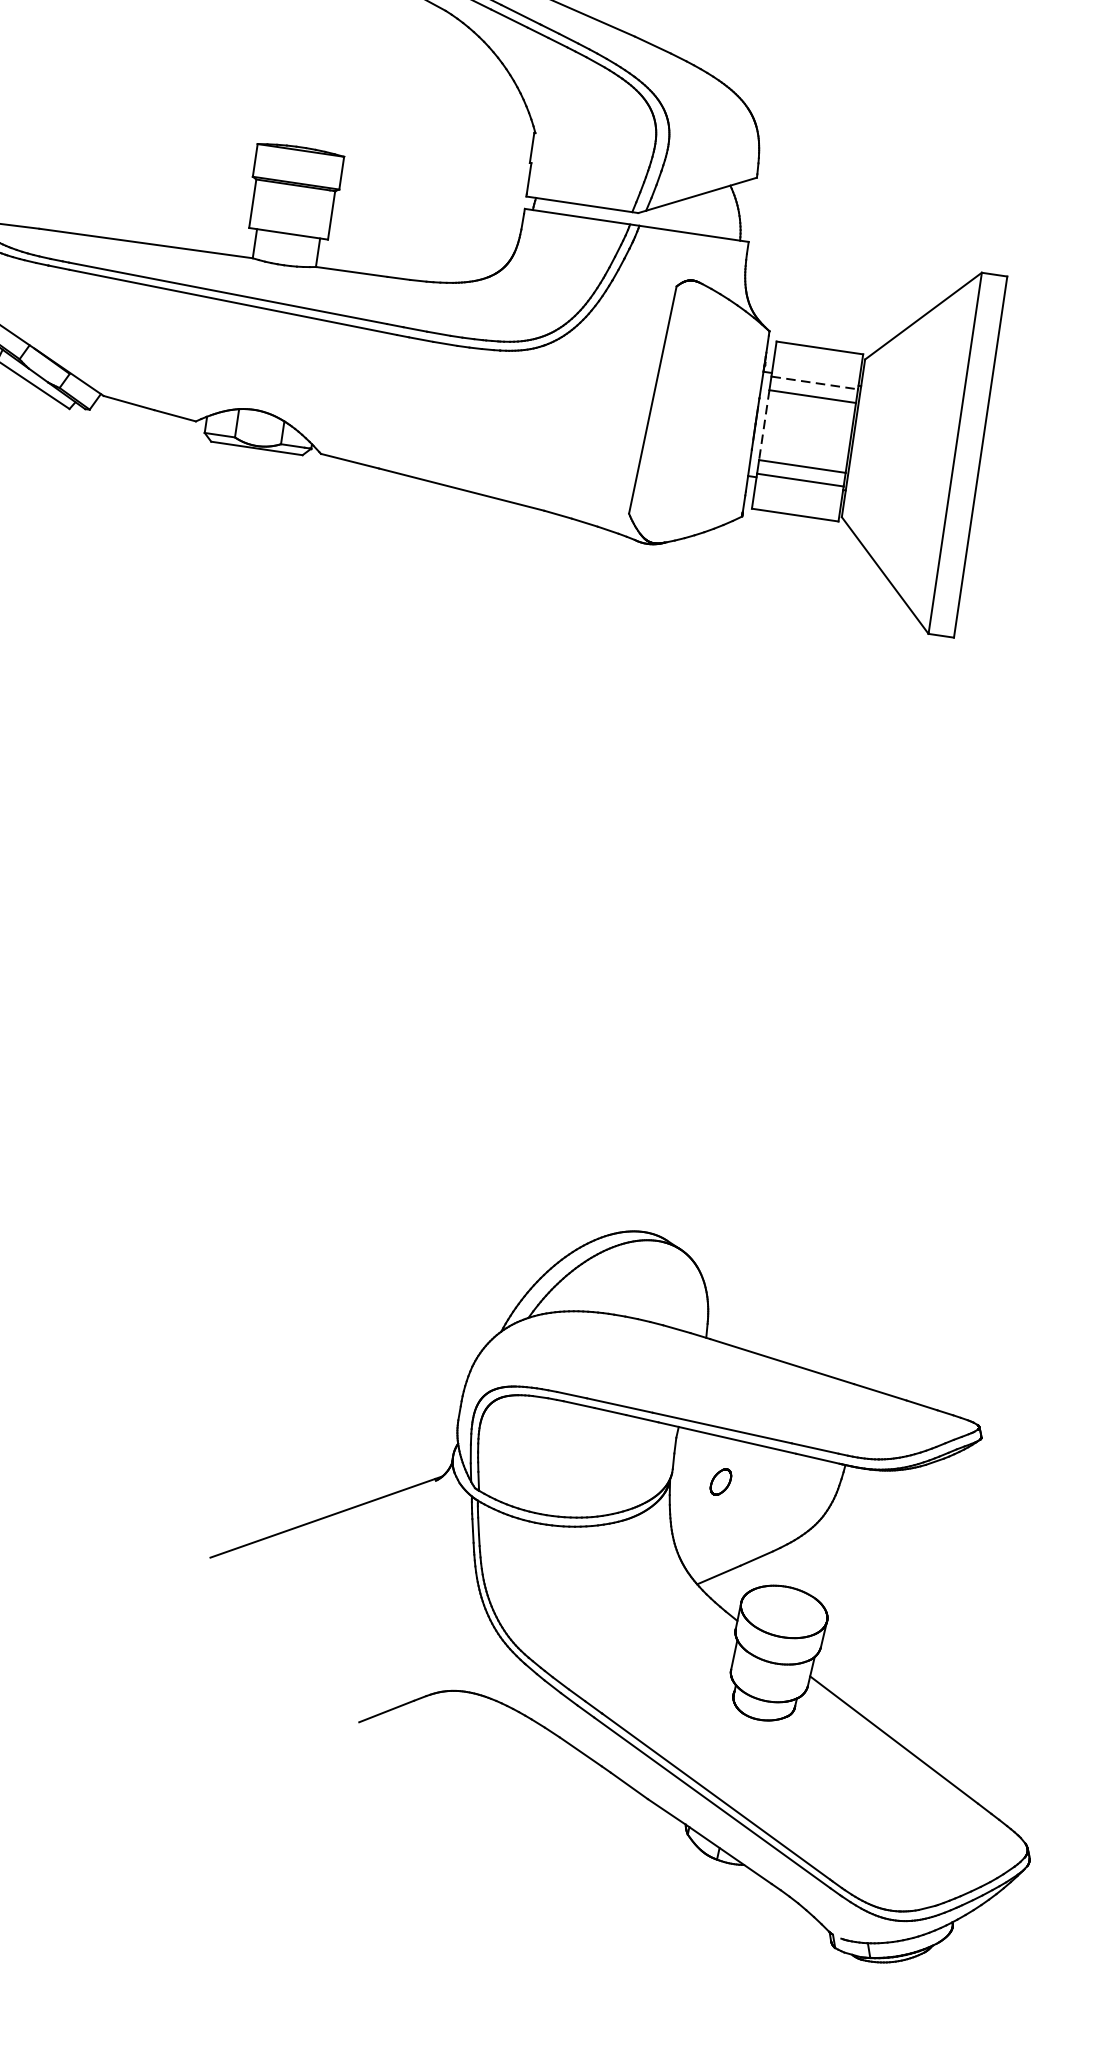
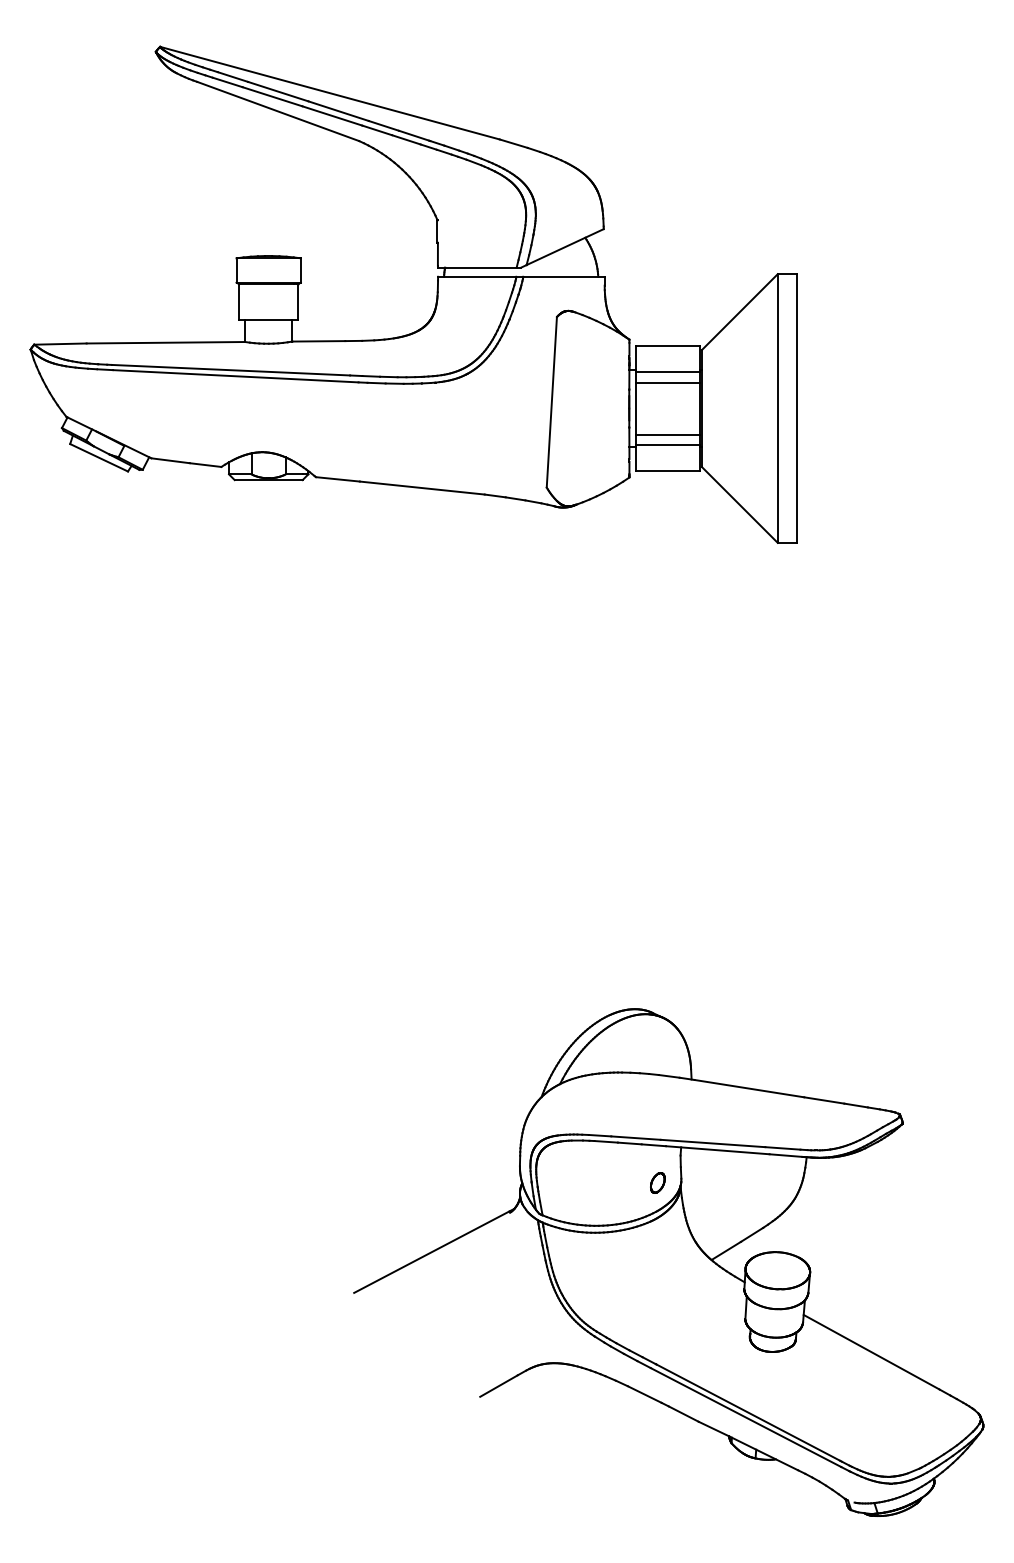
line: (815, 383) -> (668, 372), dashed -> solid
line: (763, 426) -> (635, 409), dashed -> solid
part: (720, 1481) -> (657, 1182), moved

